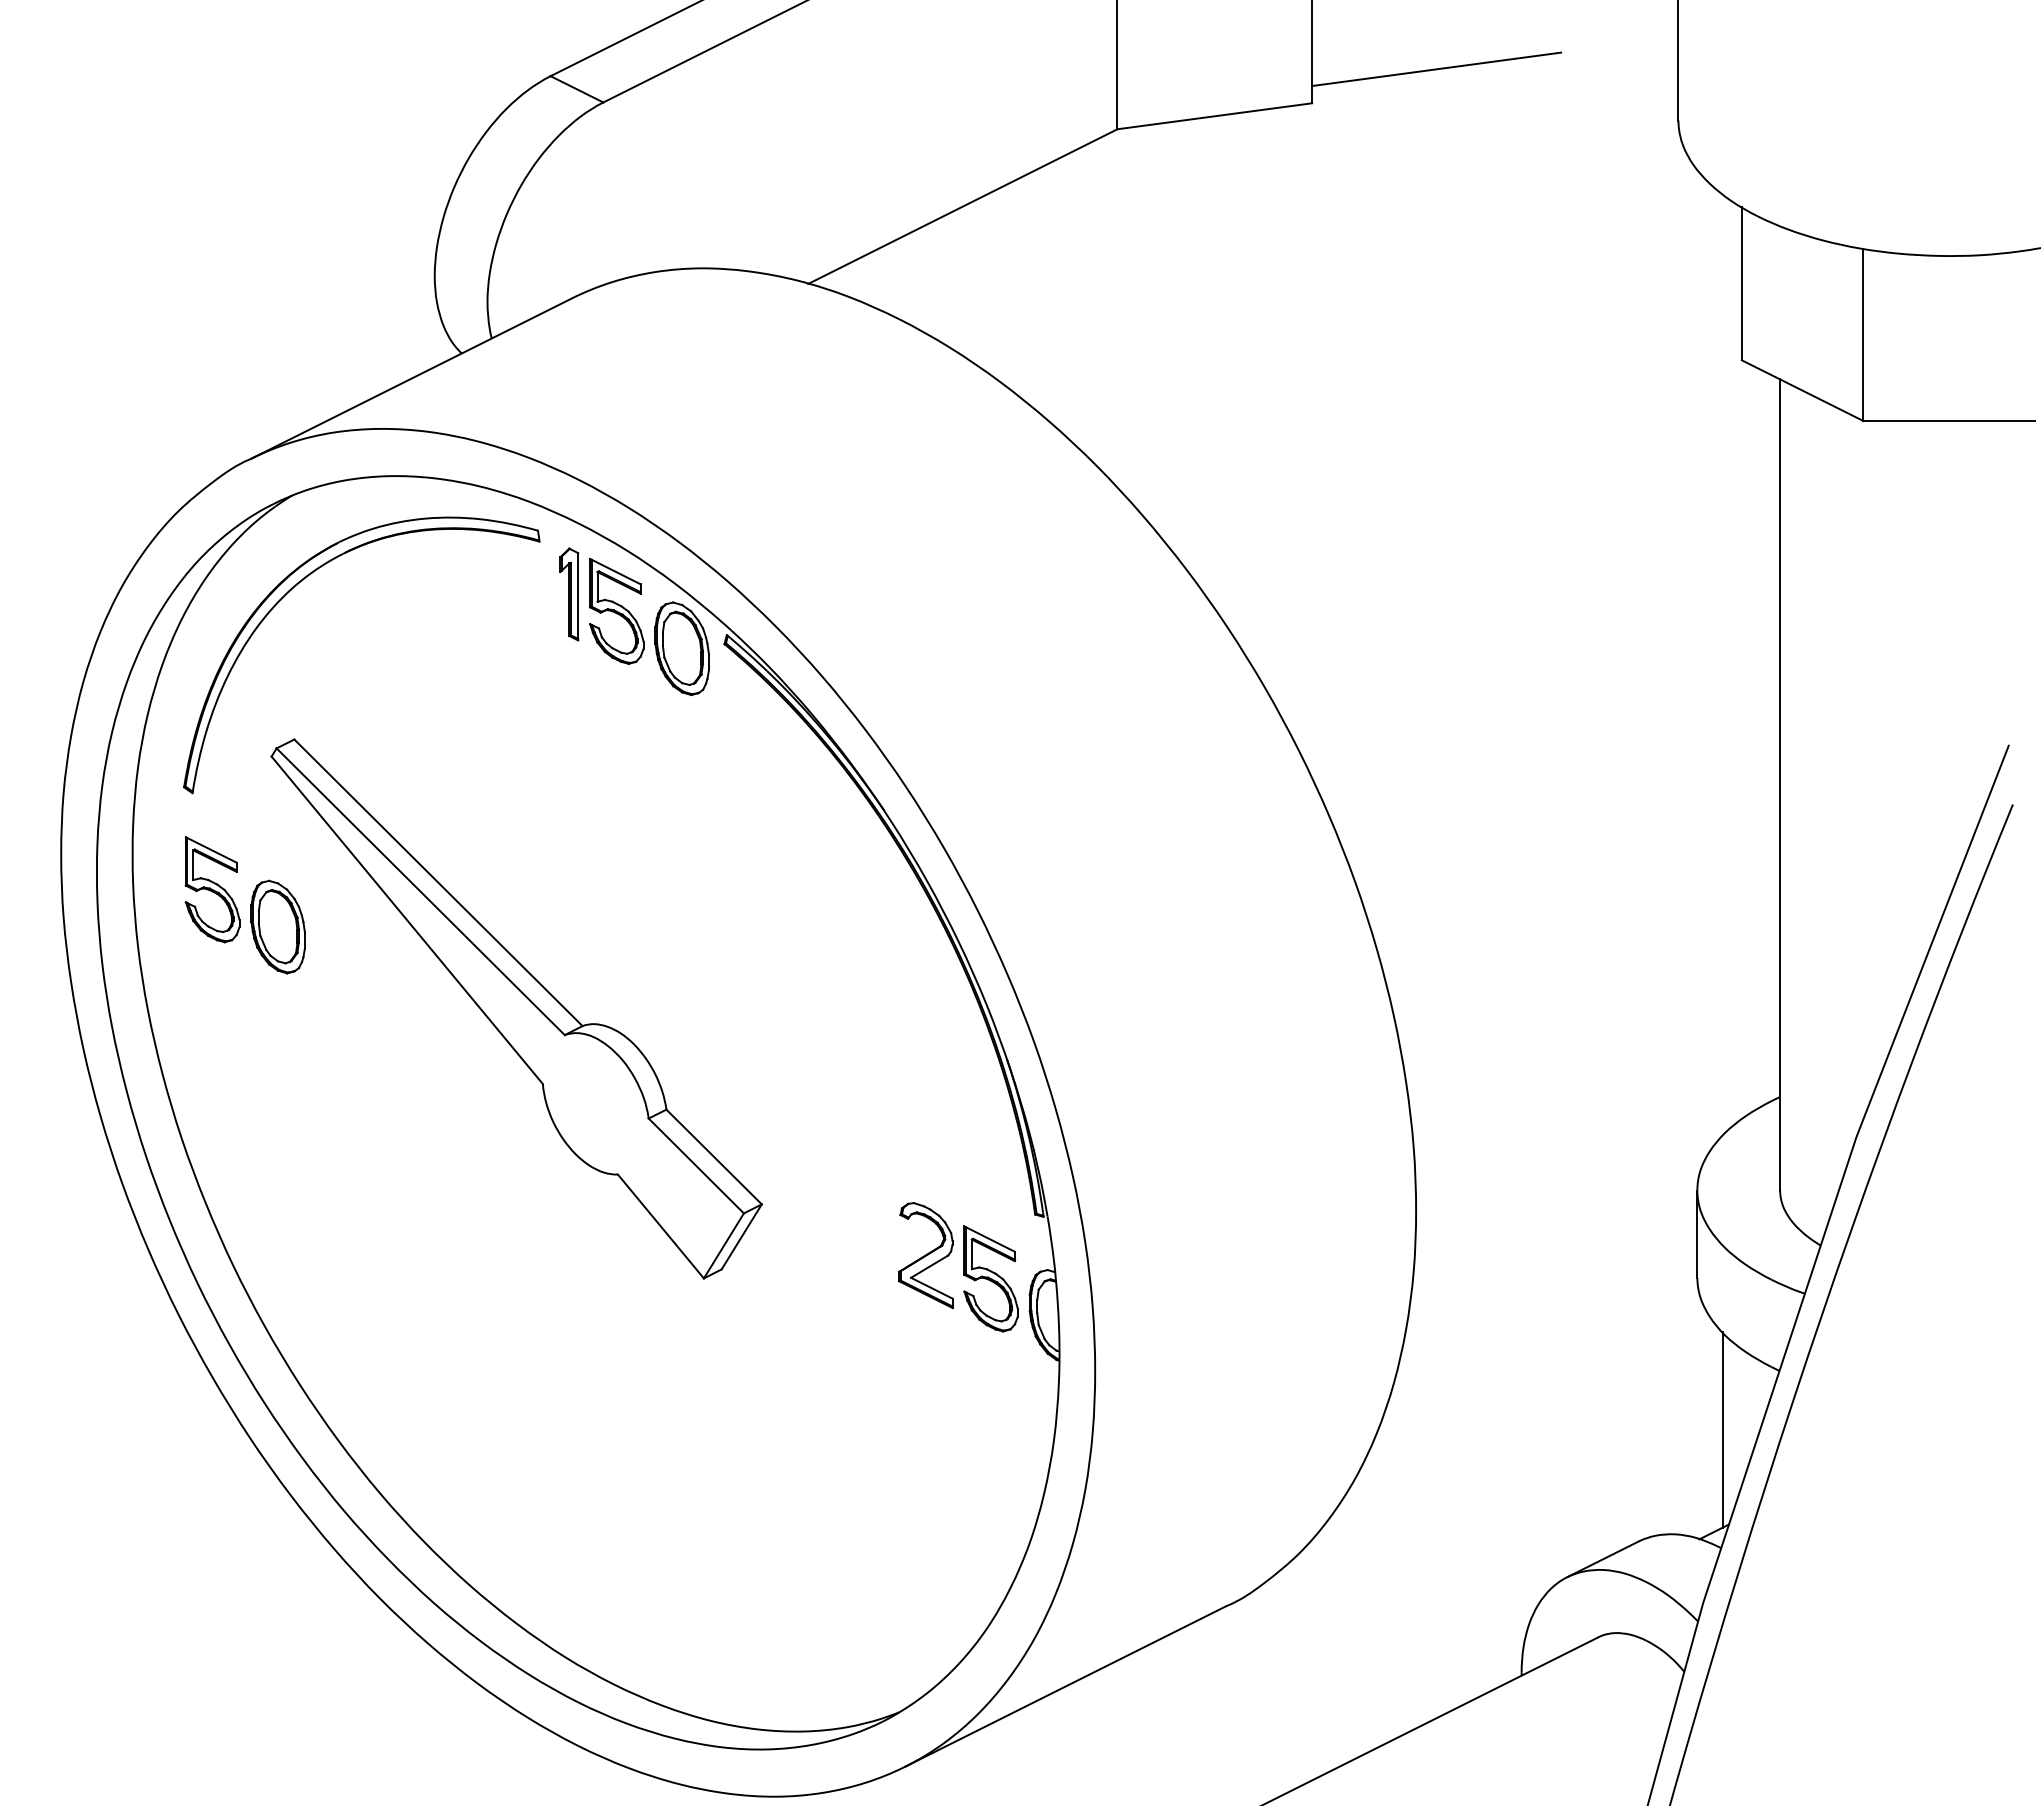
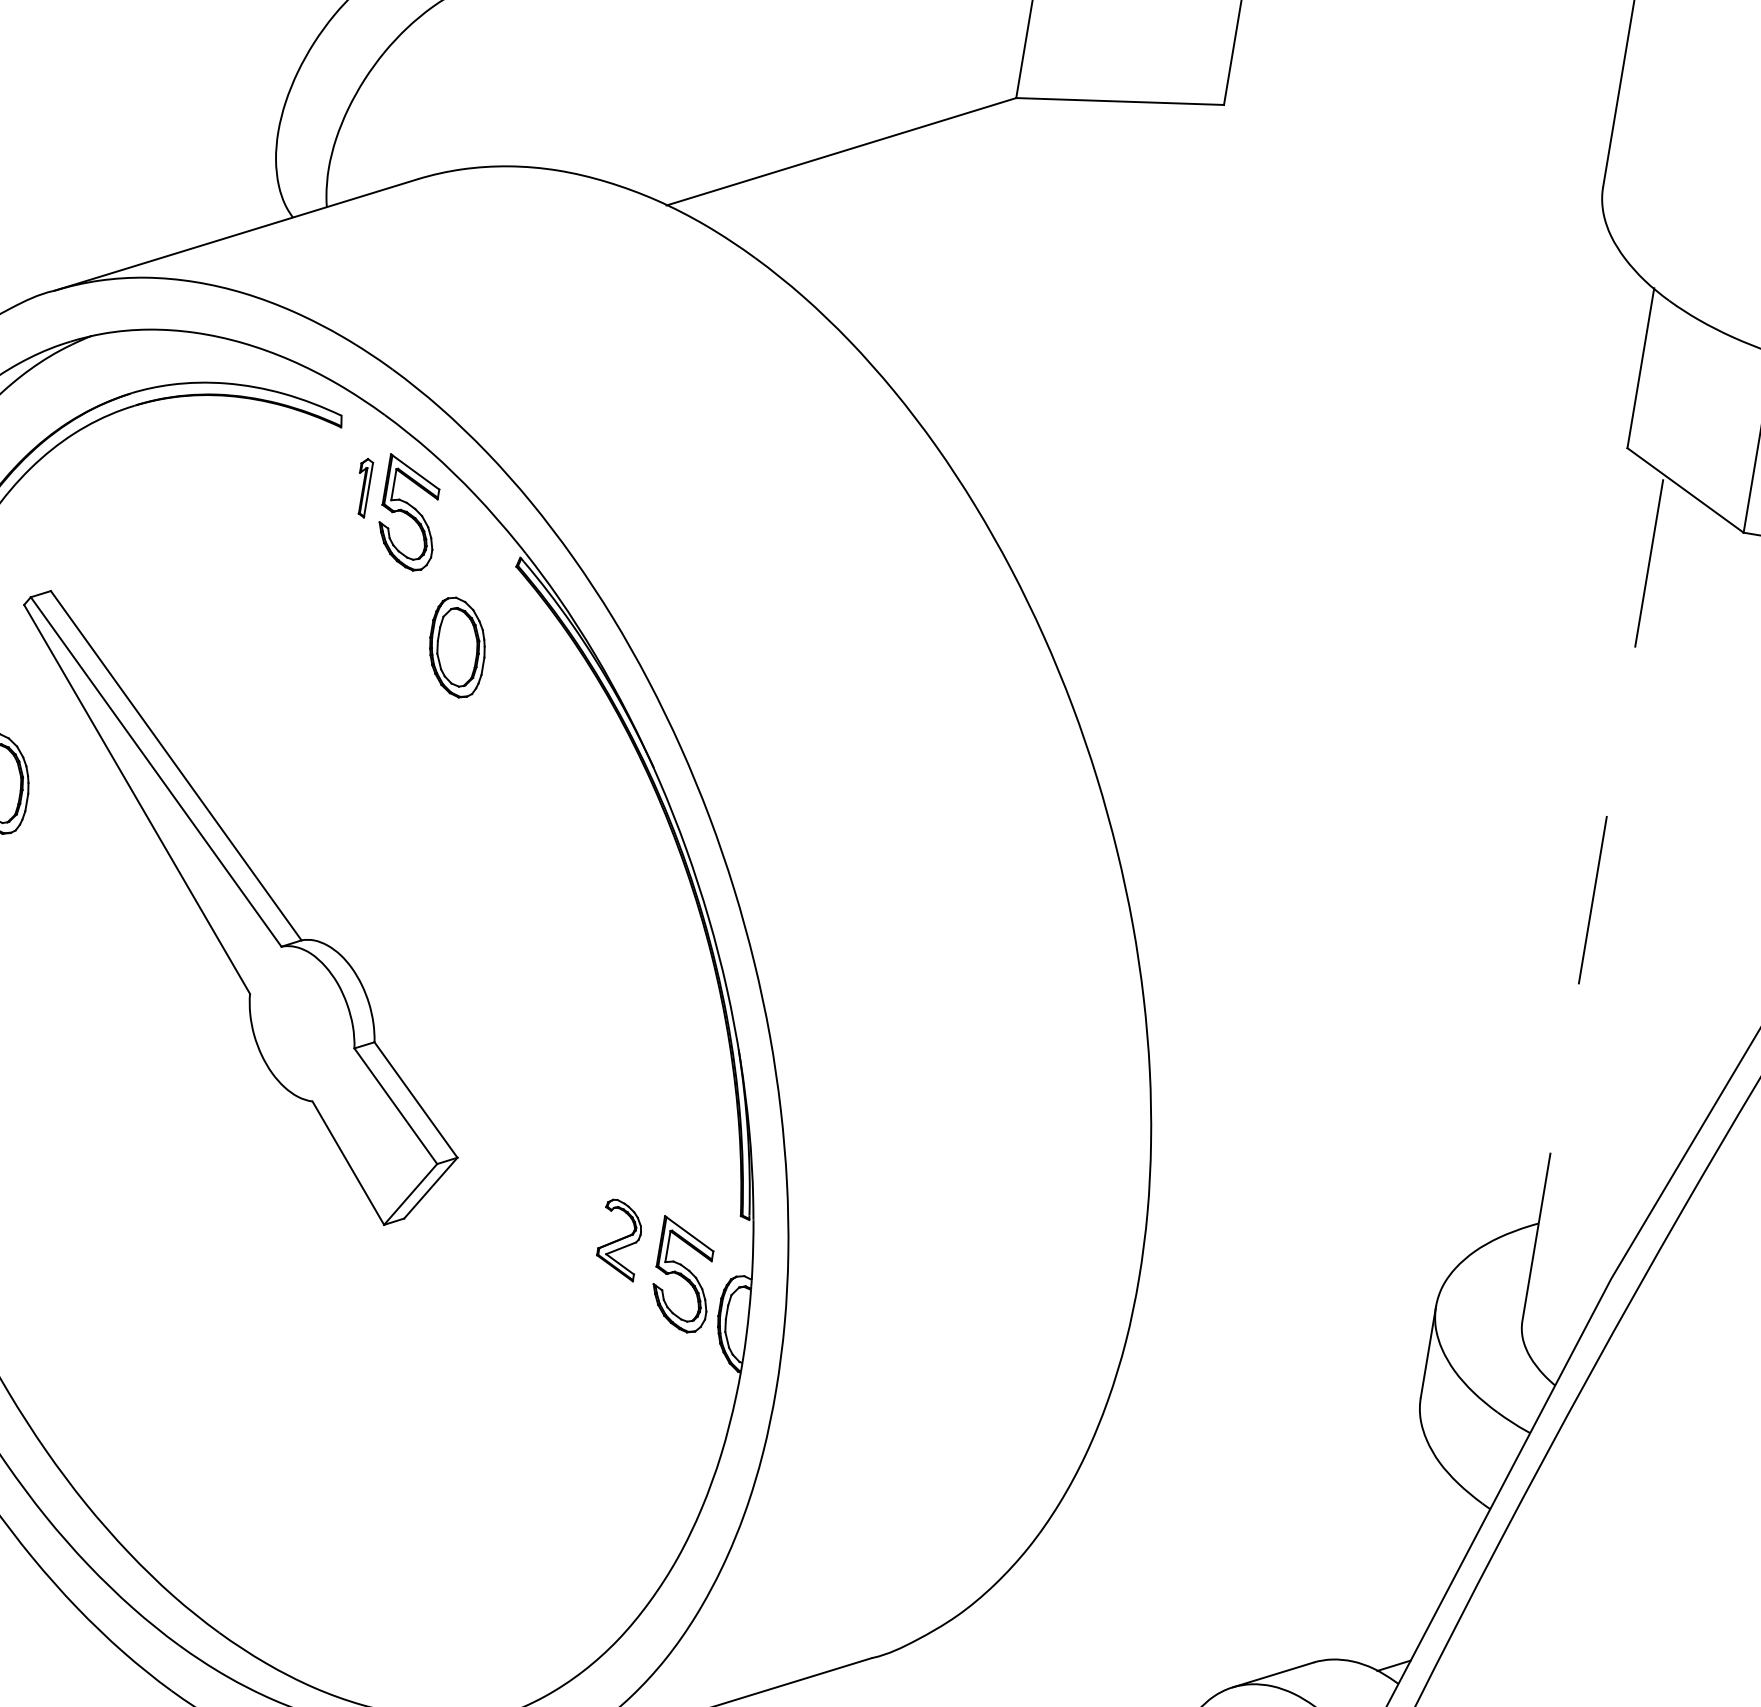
line: (1436, 69) -> (1359, 91), removed
part: (569, 594) -> (363, 487), size x0.6
part: (681, 648) -> (456, 647), moved
line: (1780, 784) -> (1593, 897), solid -> dashed
part: (925, 1255) -> (619, 1239), size x0.7
line: (1722, 1429) -> (1420, 1560), removed

